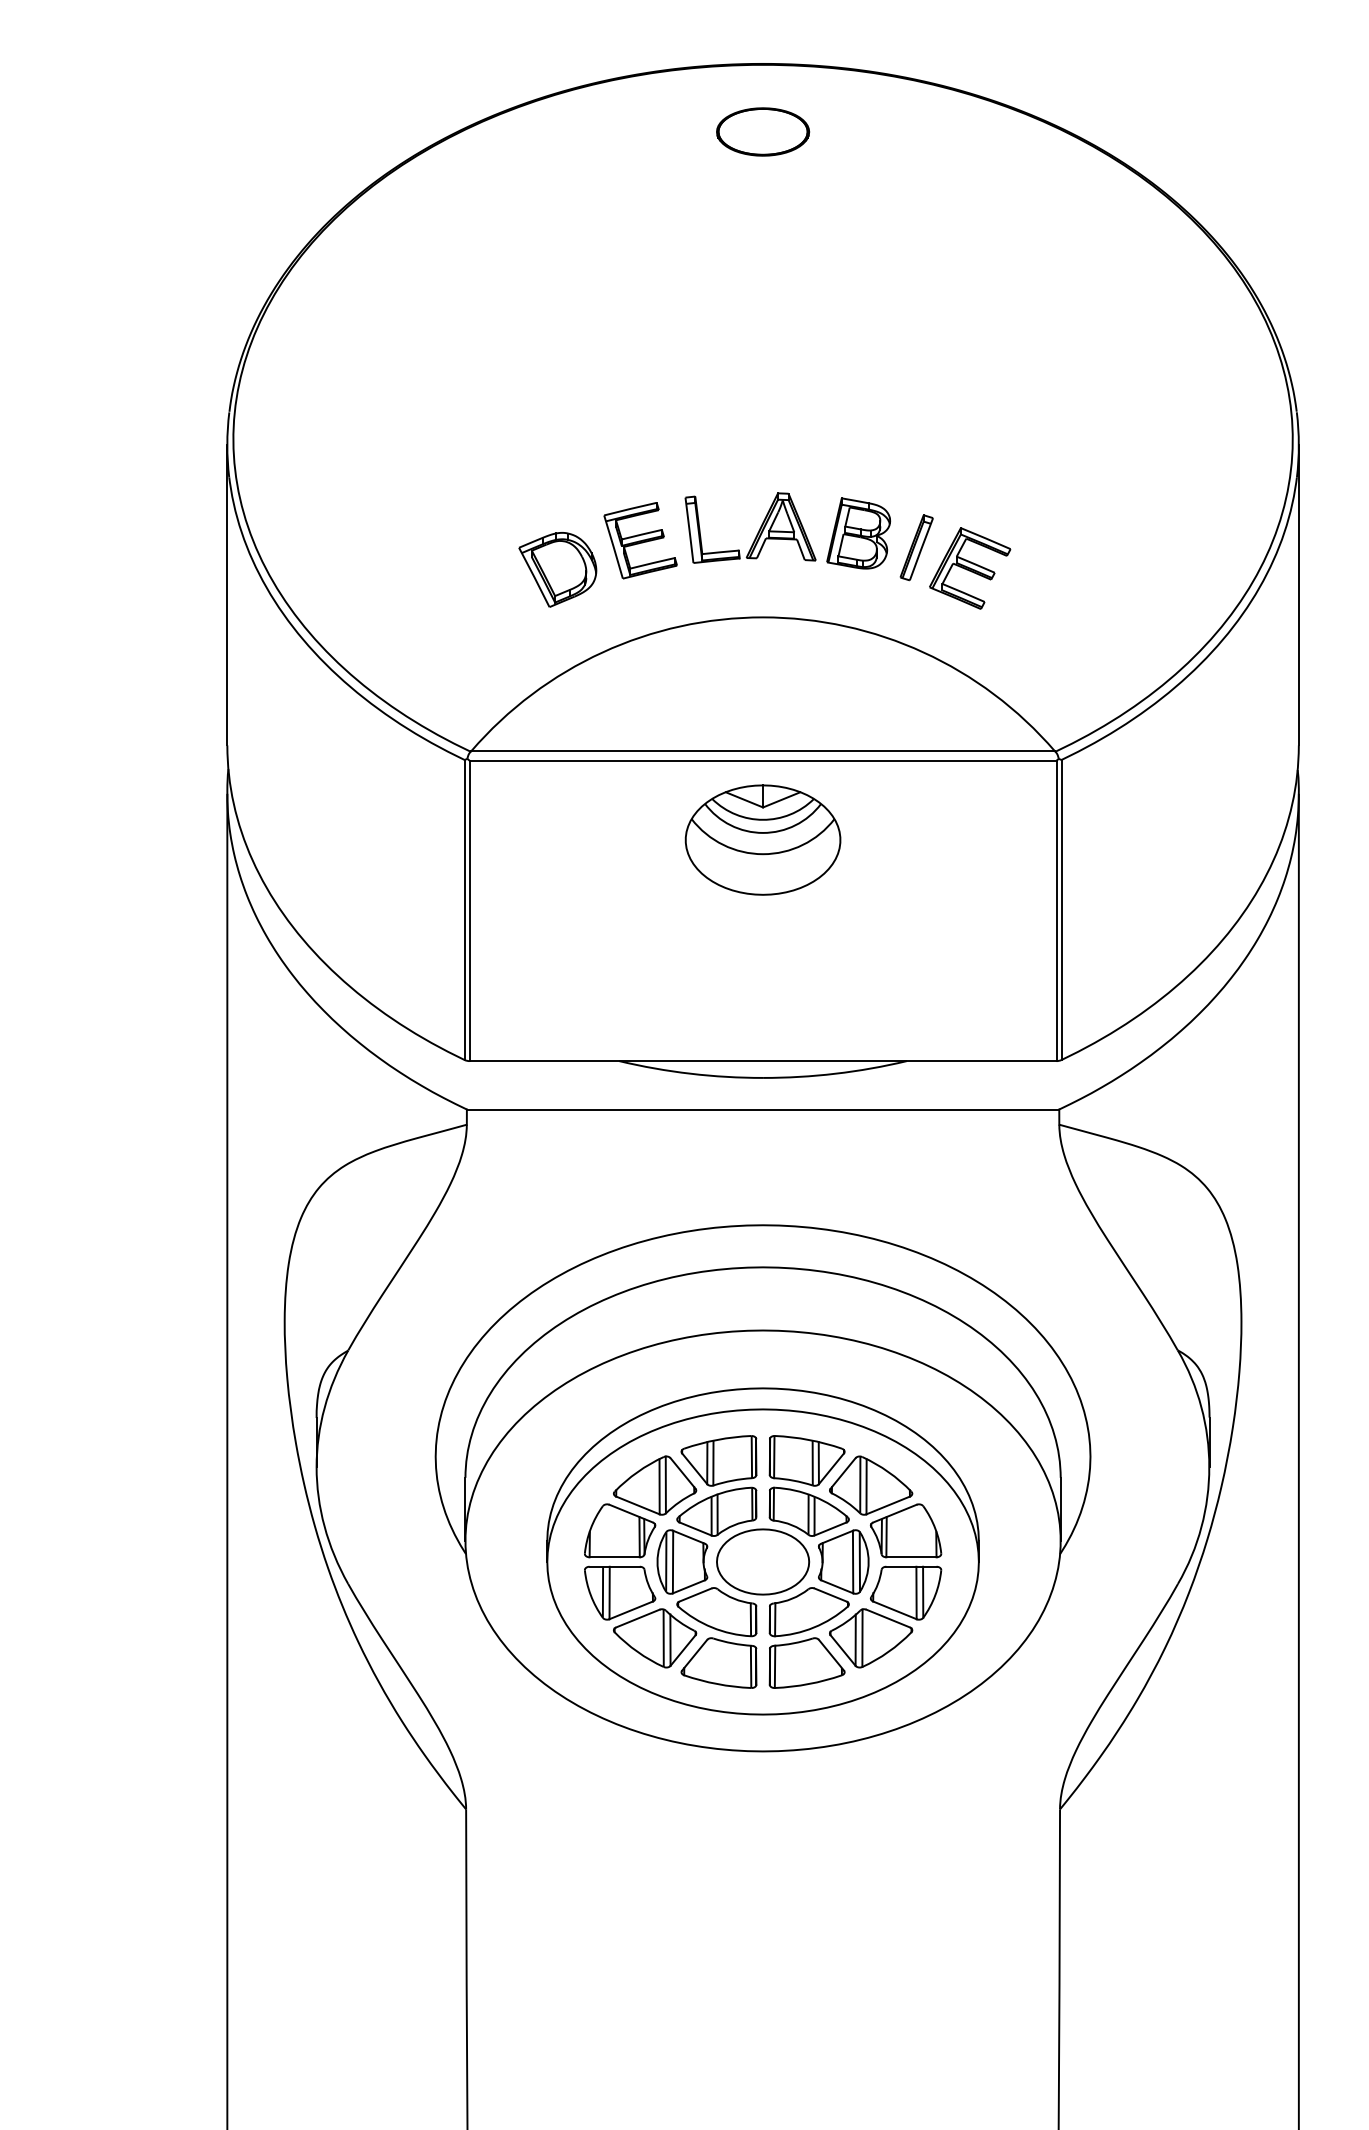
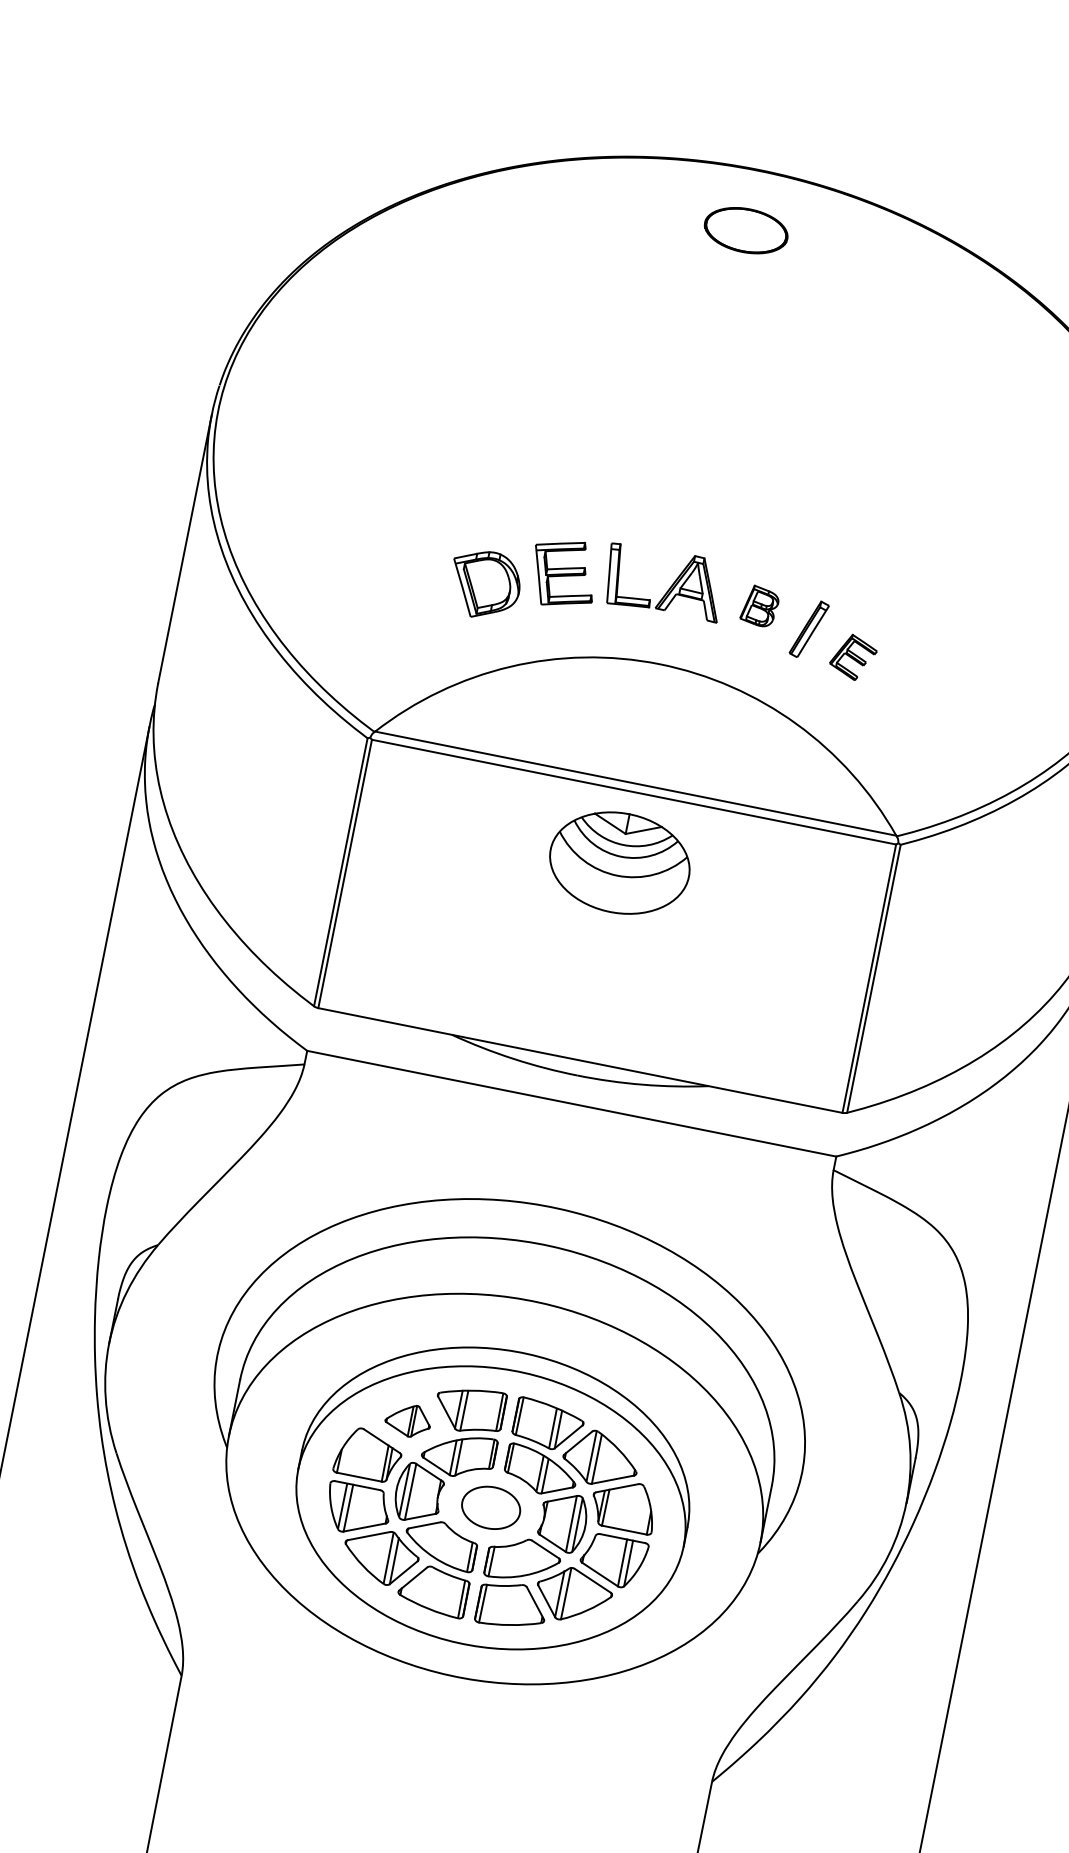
part: (858, 533) -> (759, 606), size x0.6
part: (970, 568) -> (853, 657), size x0.6
part: (655, 1485) -> (408, 1420), size x0.6
part: (763, 1561) -> (491, 1507), size x0.7

